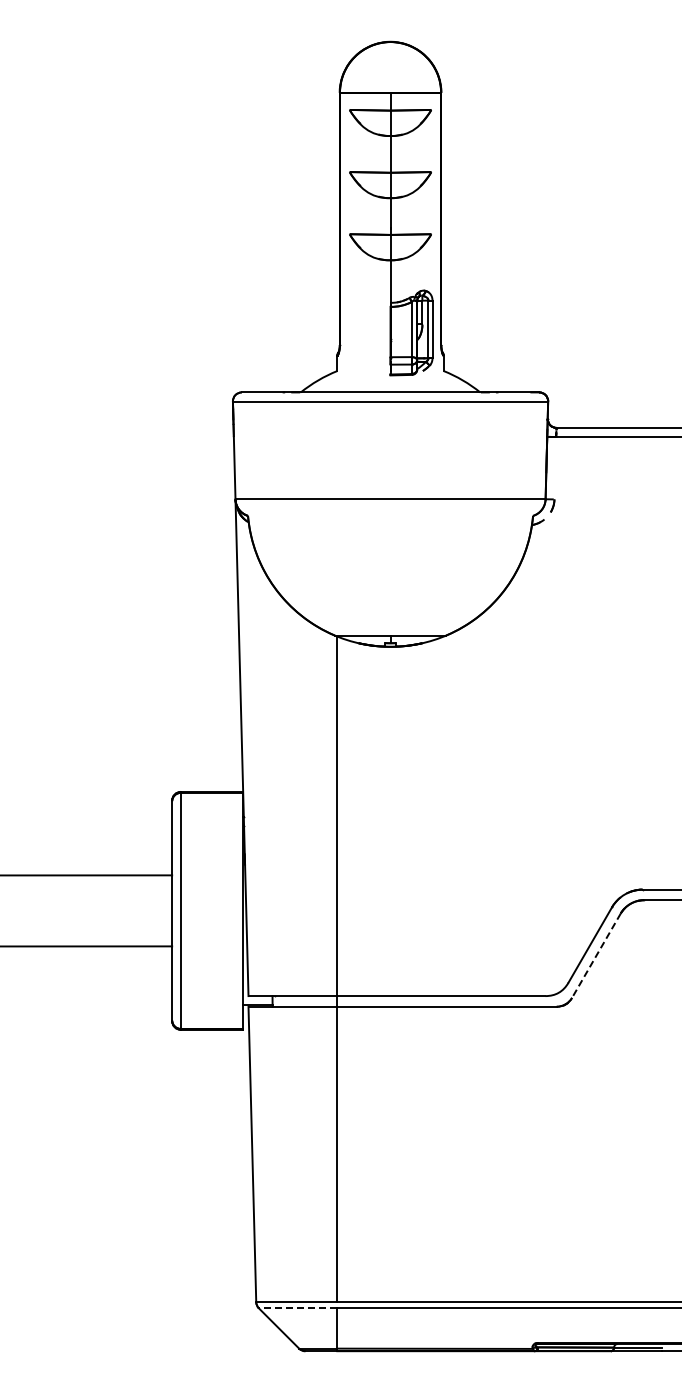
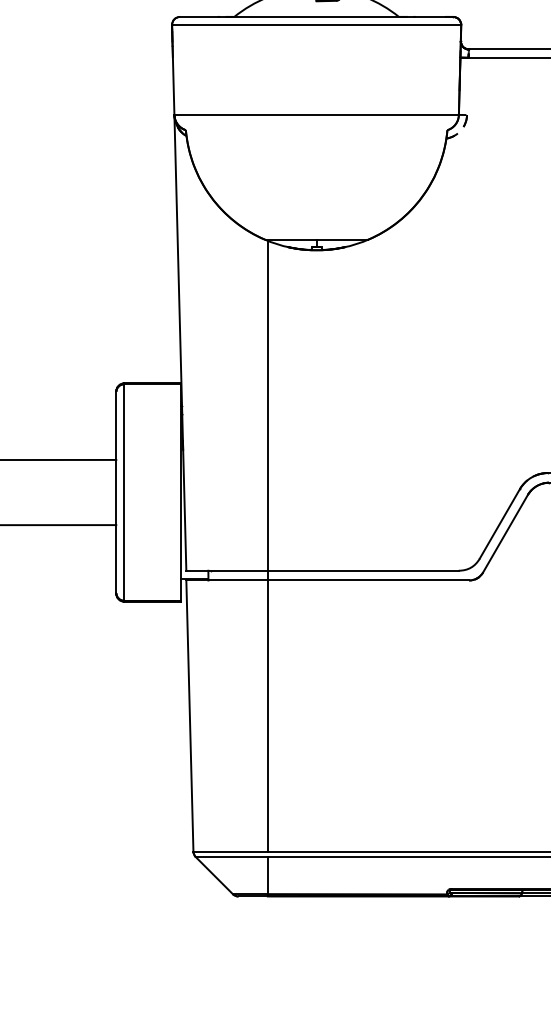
line: (596, 955) -> (505, 533), dashed -> solid
line: (297, 1308) -> (231, 857), dashed -> solid

